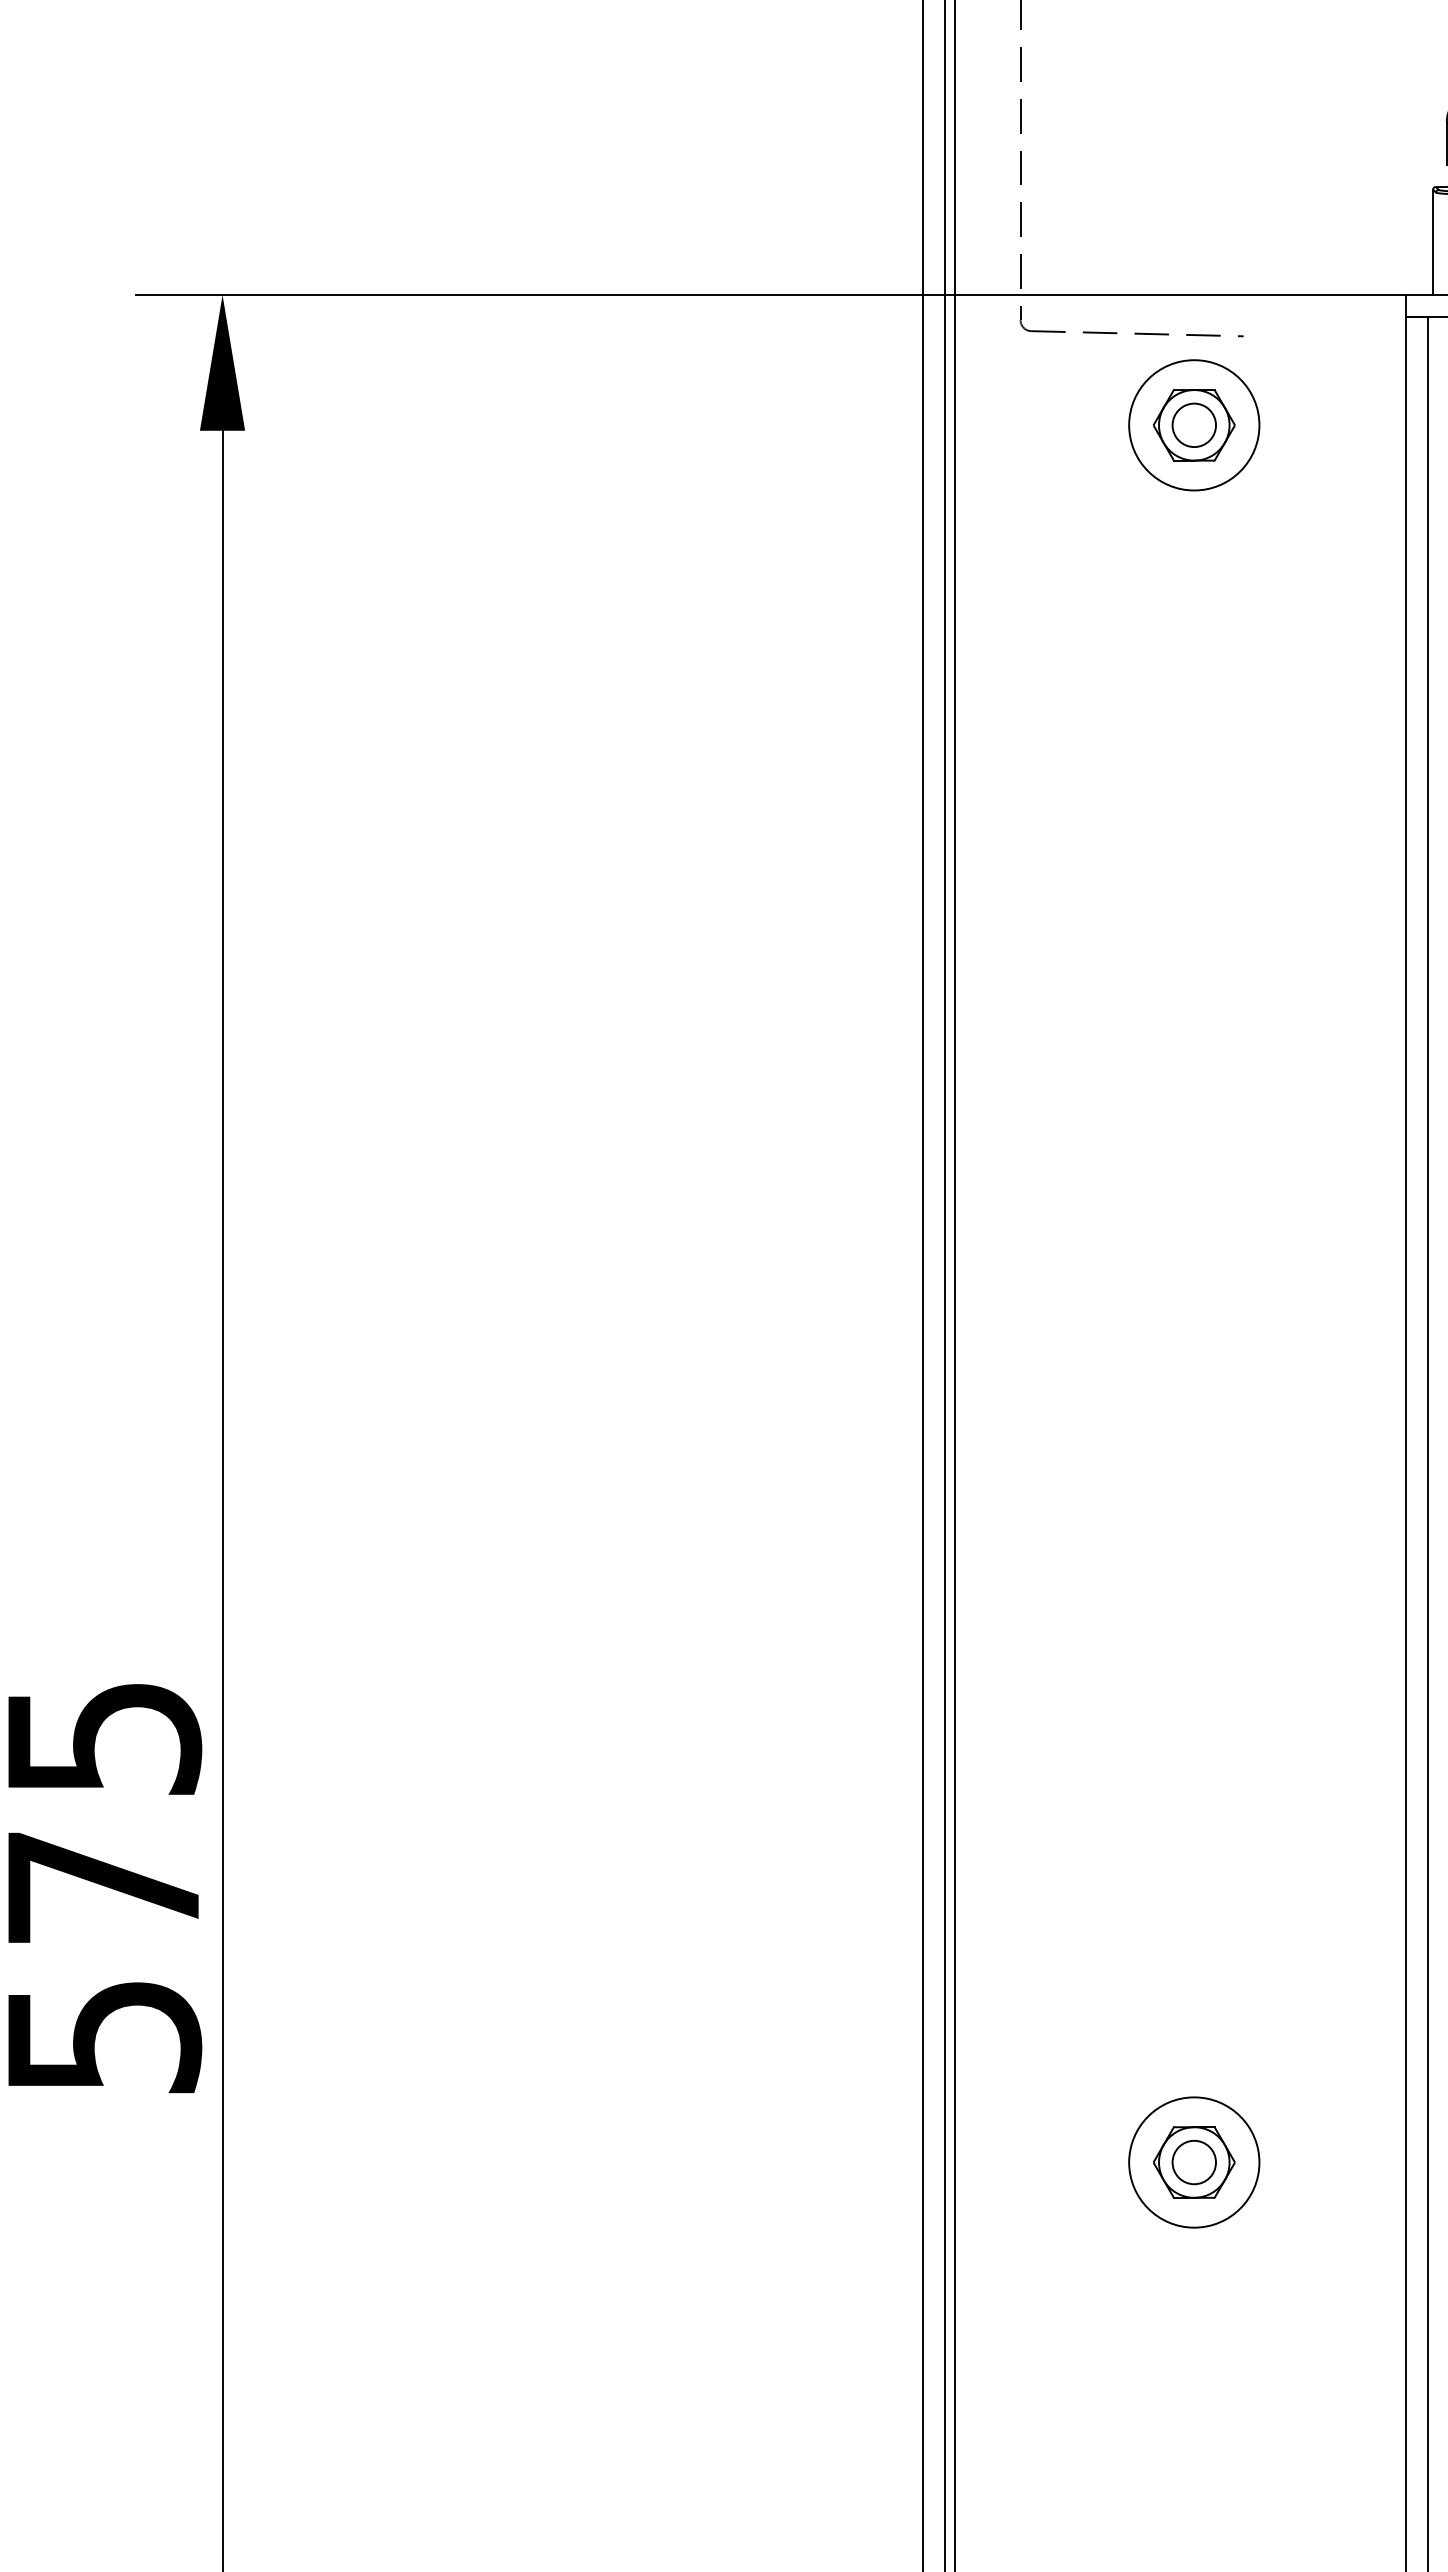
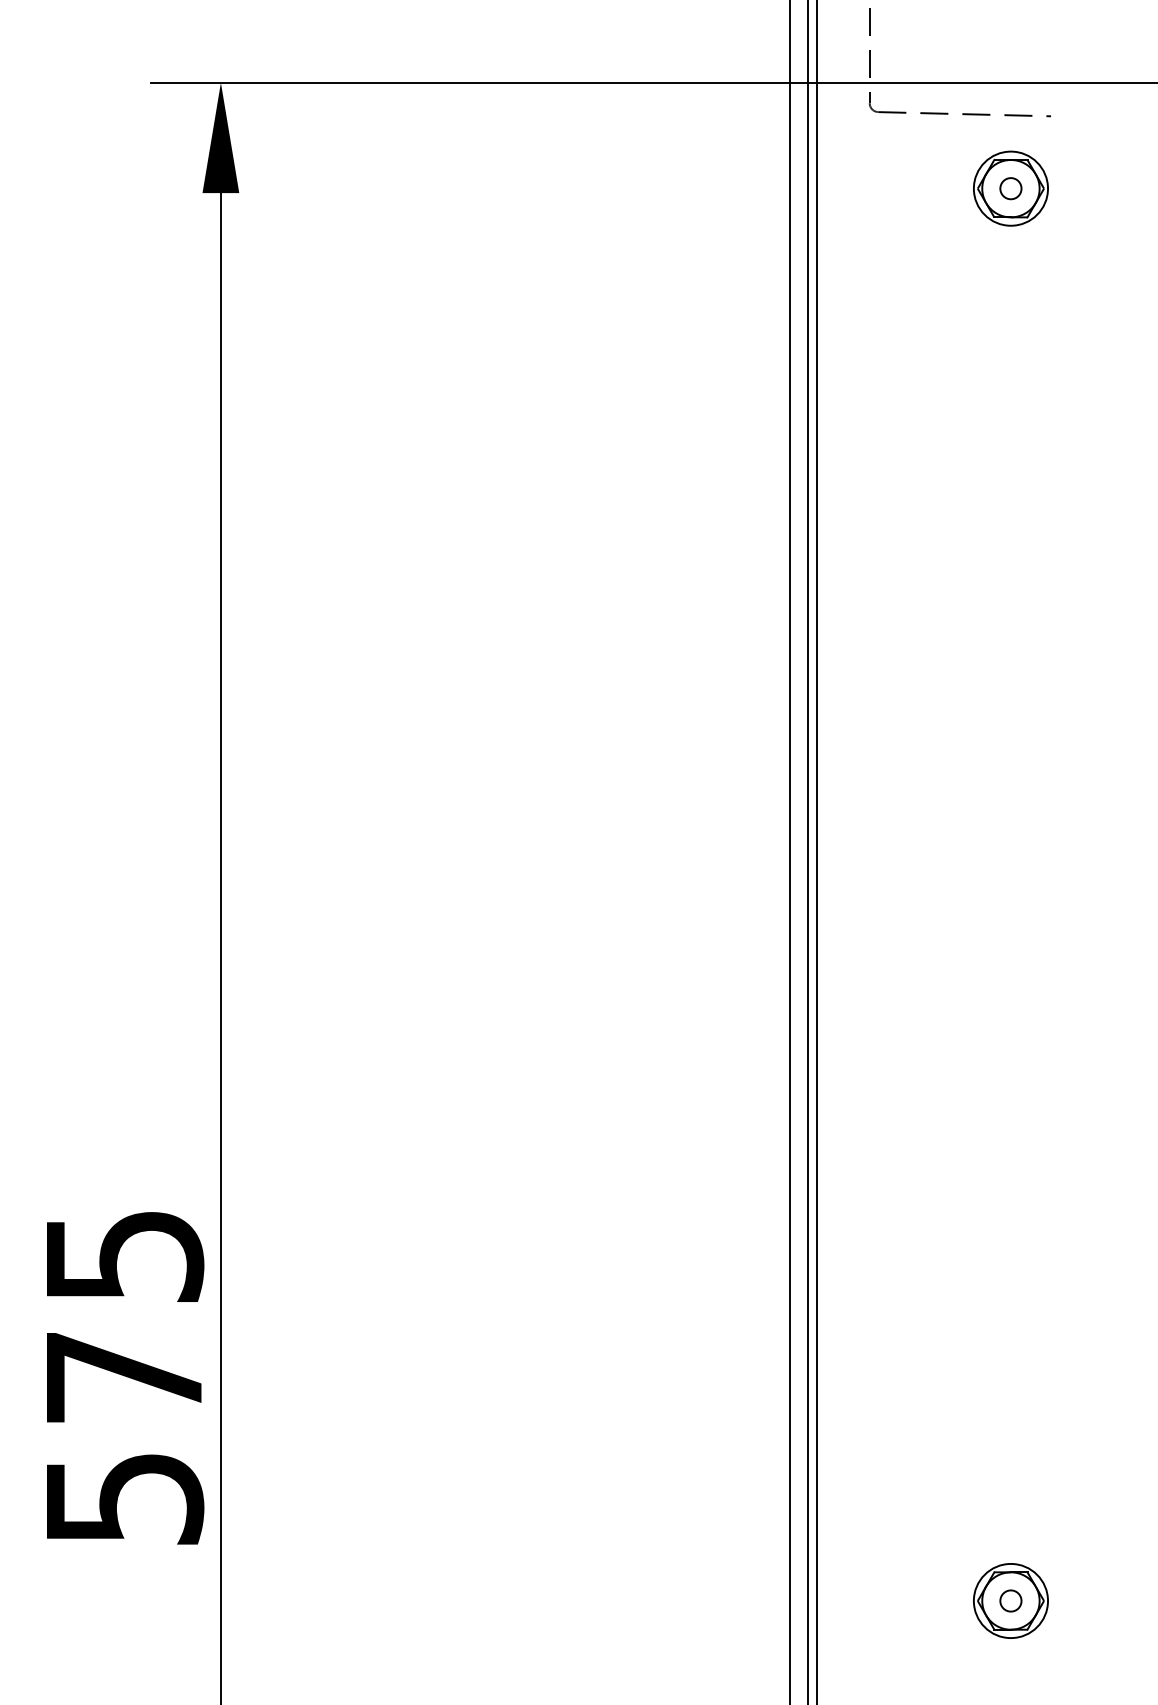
circle: (1194, 425) -> (1011, 188), size x0.6
circle: (1194, 425) -> (1011, 188), size x0.7
circle: (1194, 2162) -> (1011, 1600), size x0.6
circle: (1194, 2162) -> (1011, 1600), size x0.7

